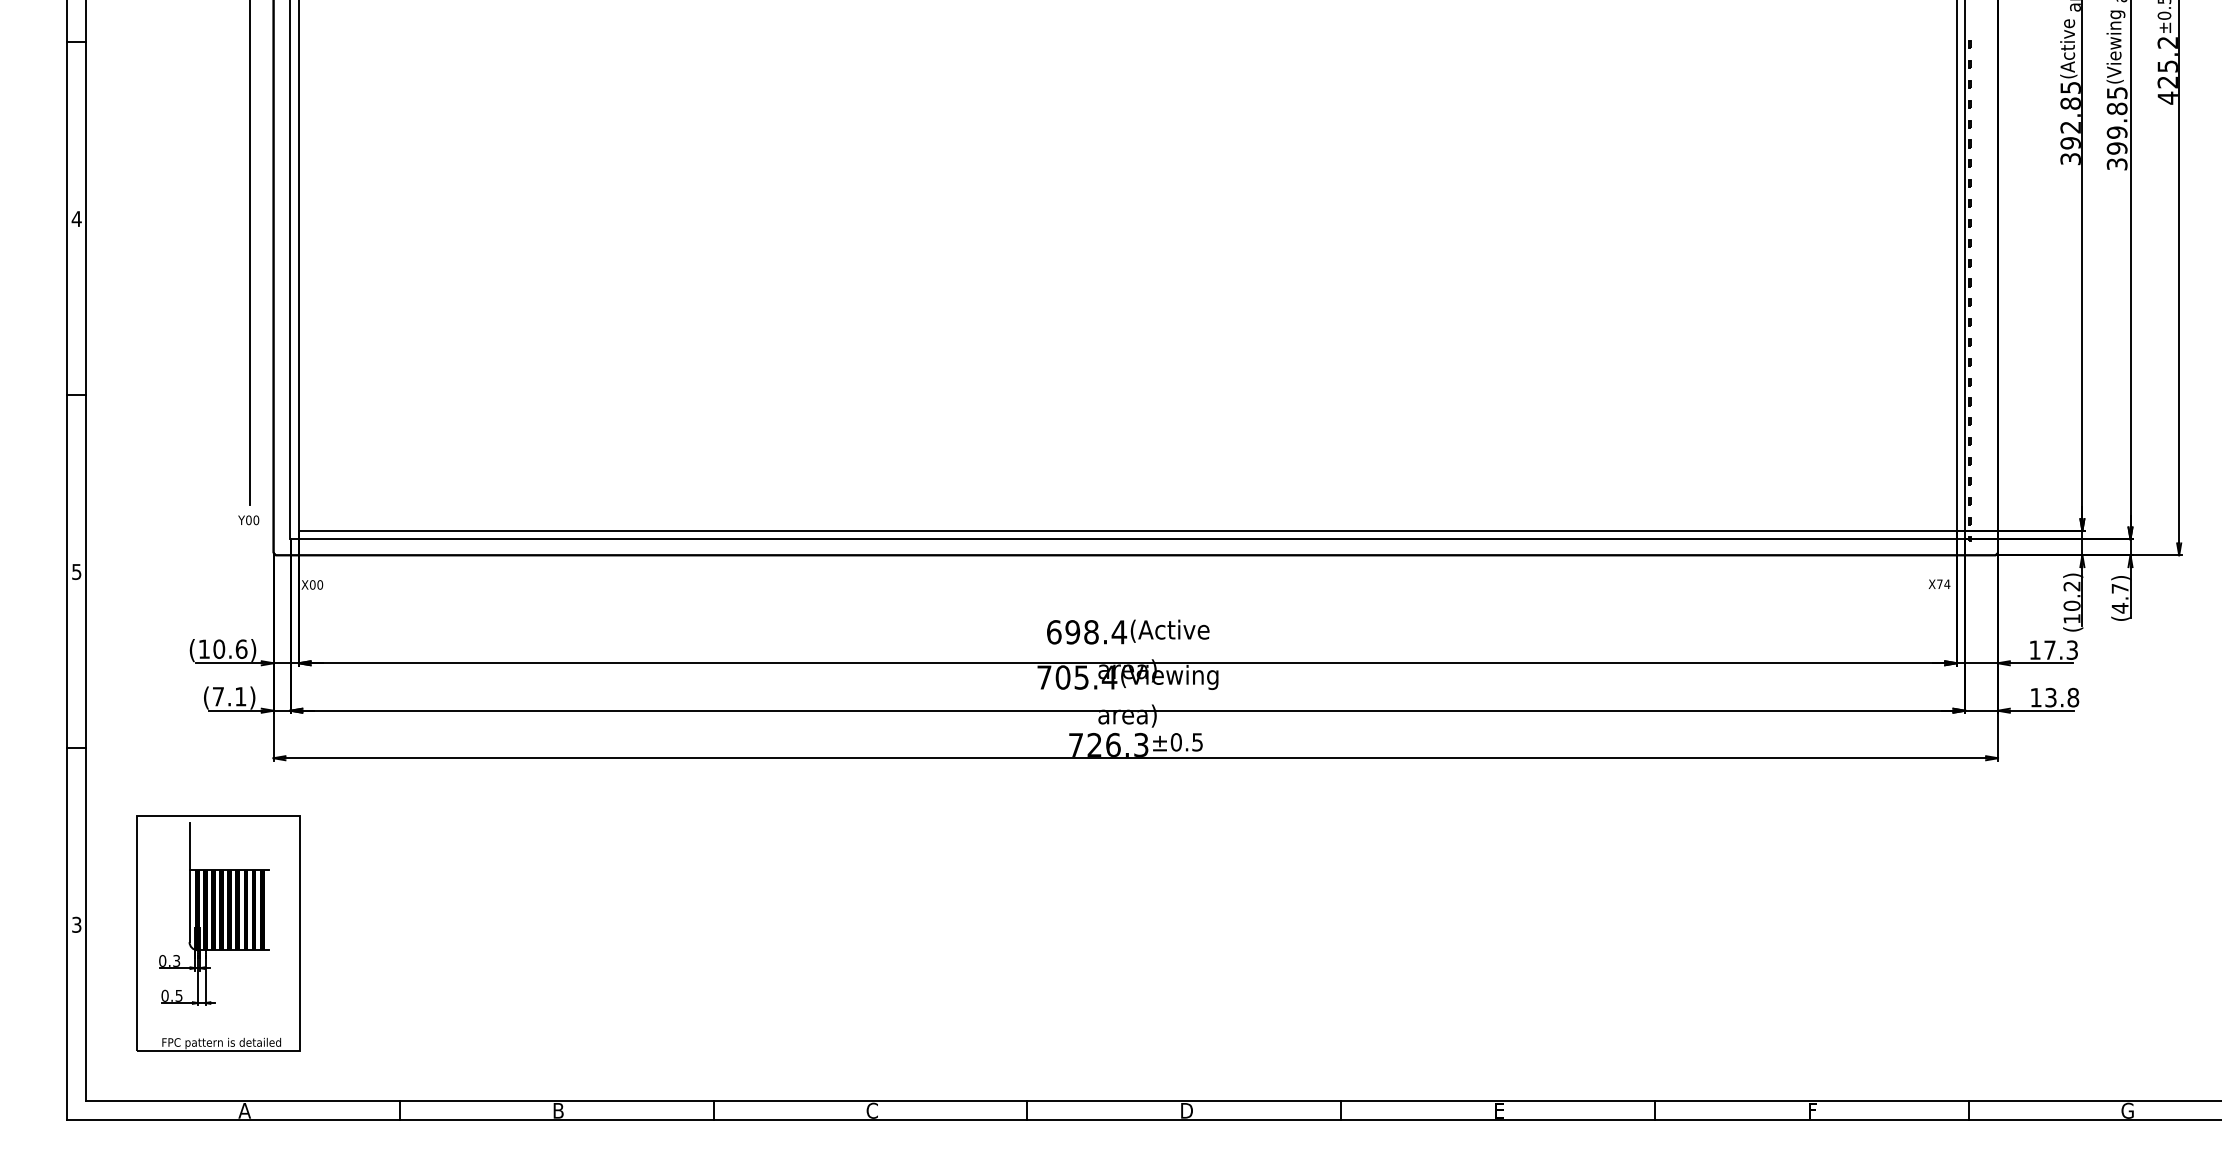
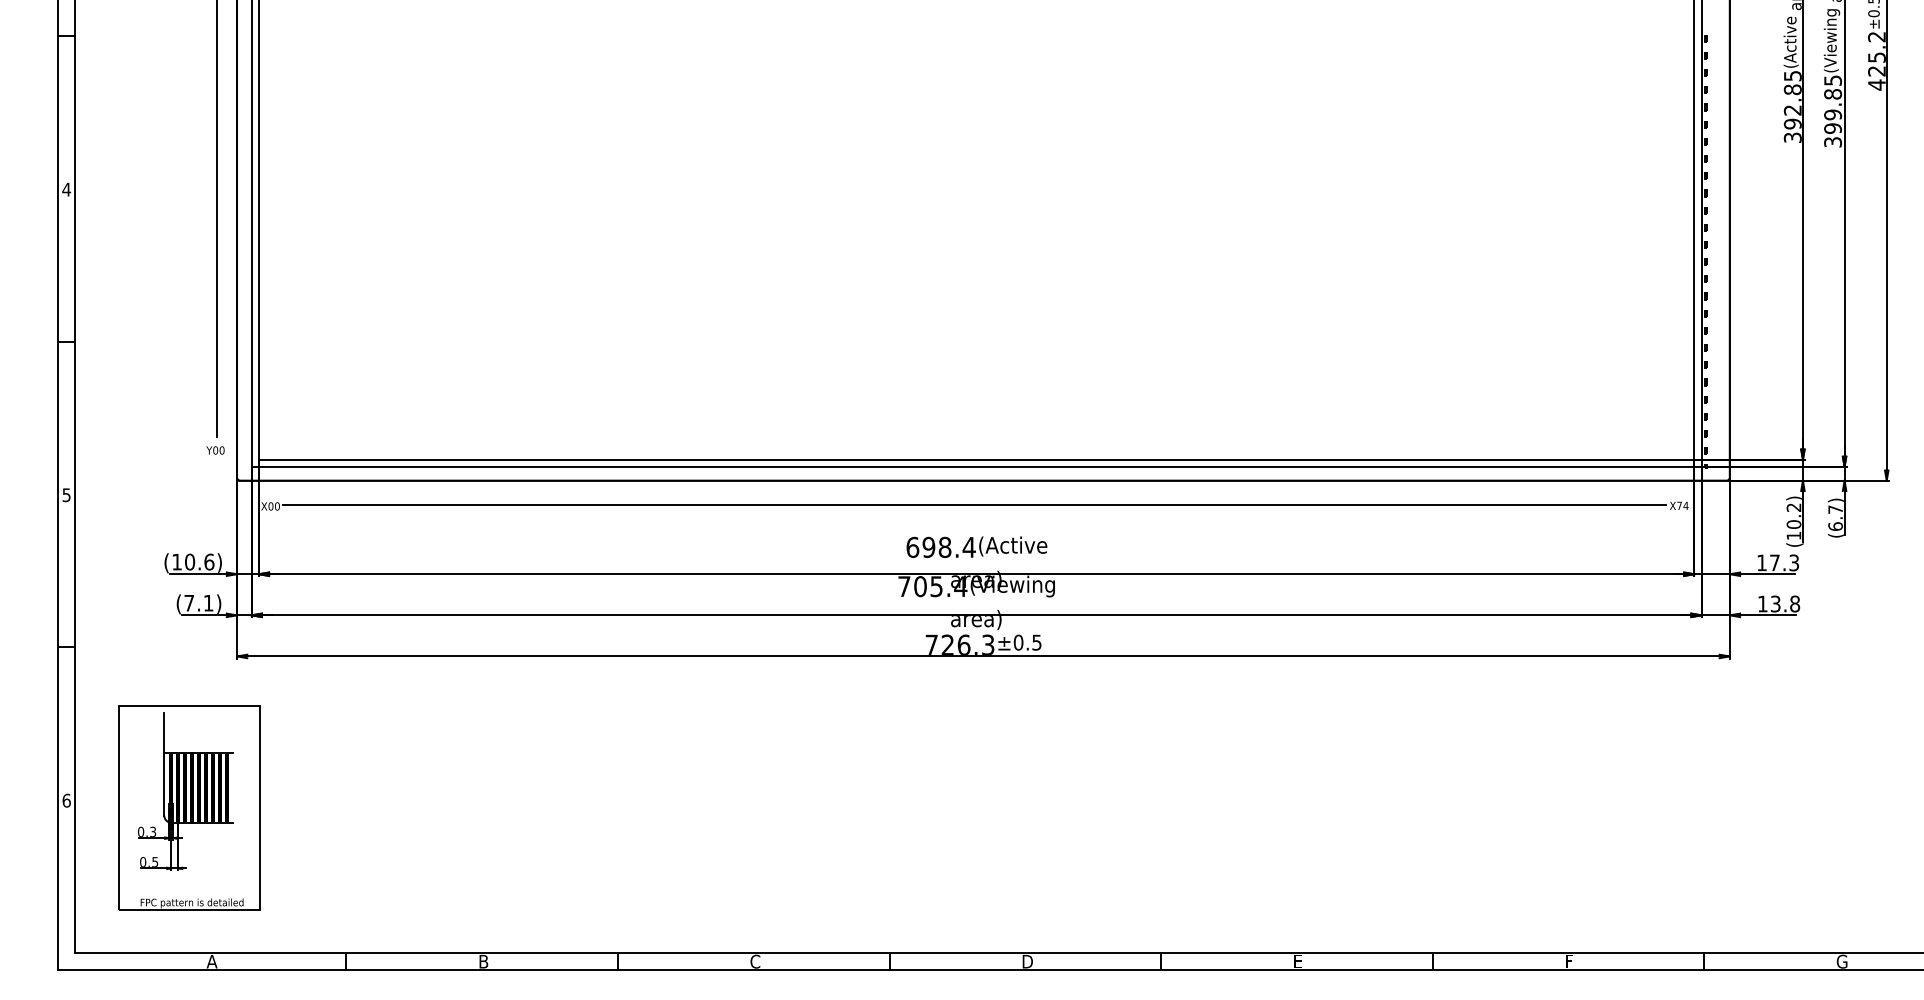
line: (1125, 583) -> (974, 505), added
text: (2119, 607) -> (1835, 525), (4.7) -> (6.7)
text: (76, 924) -> (66, 800), 3 -> 6

